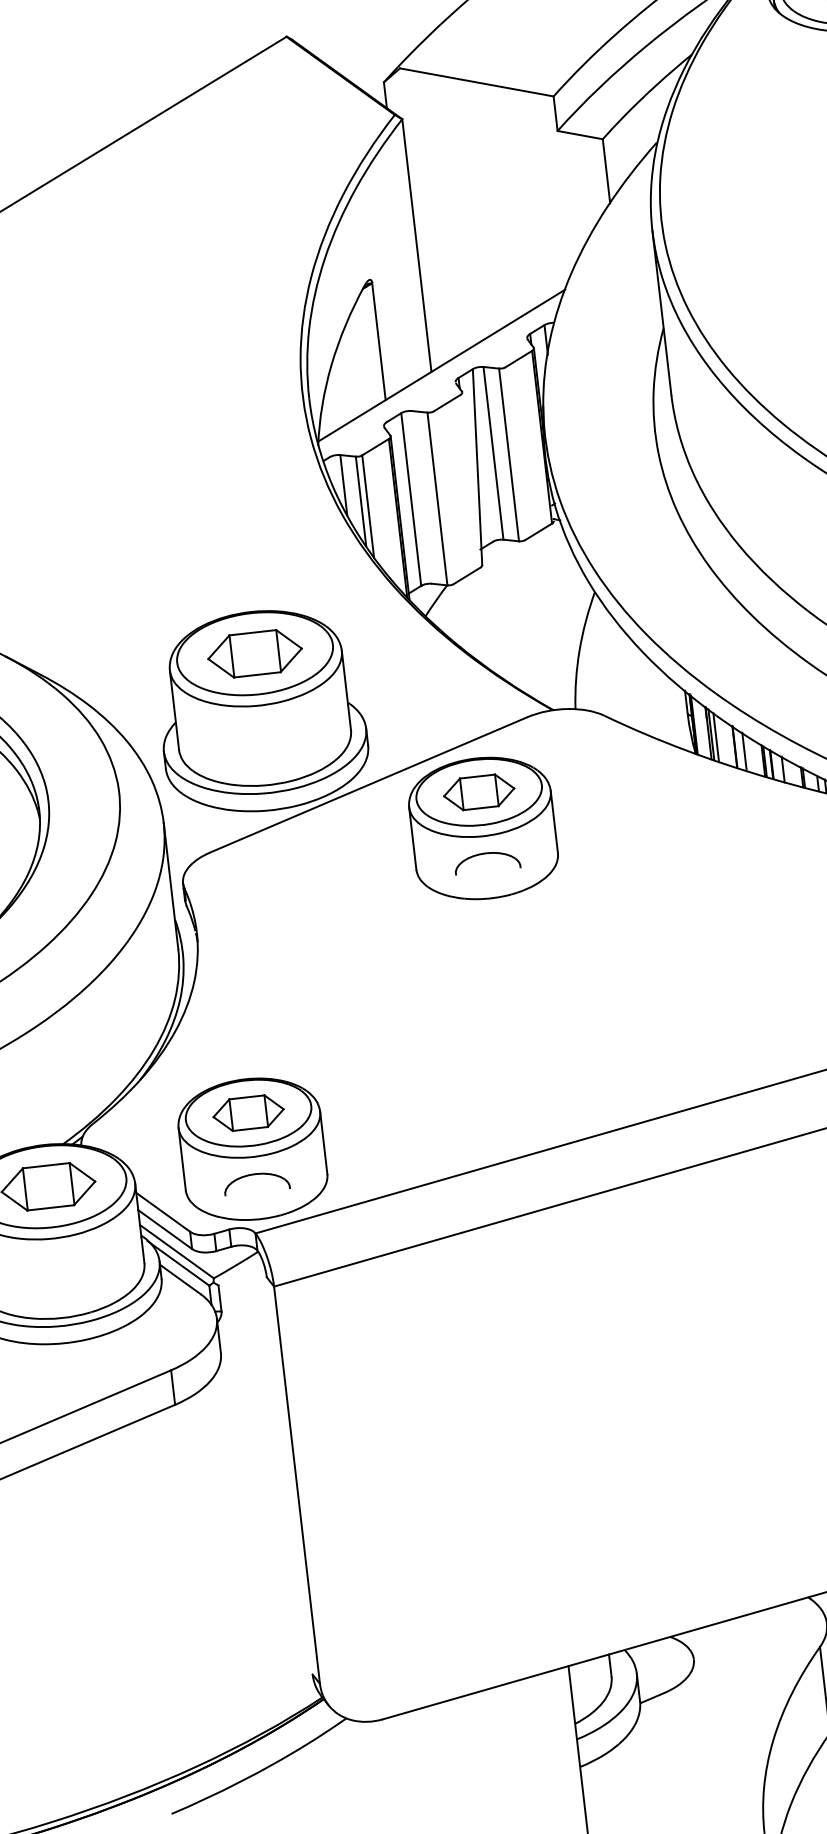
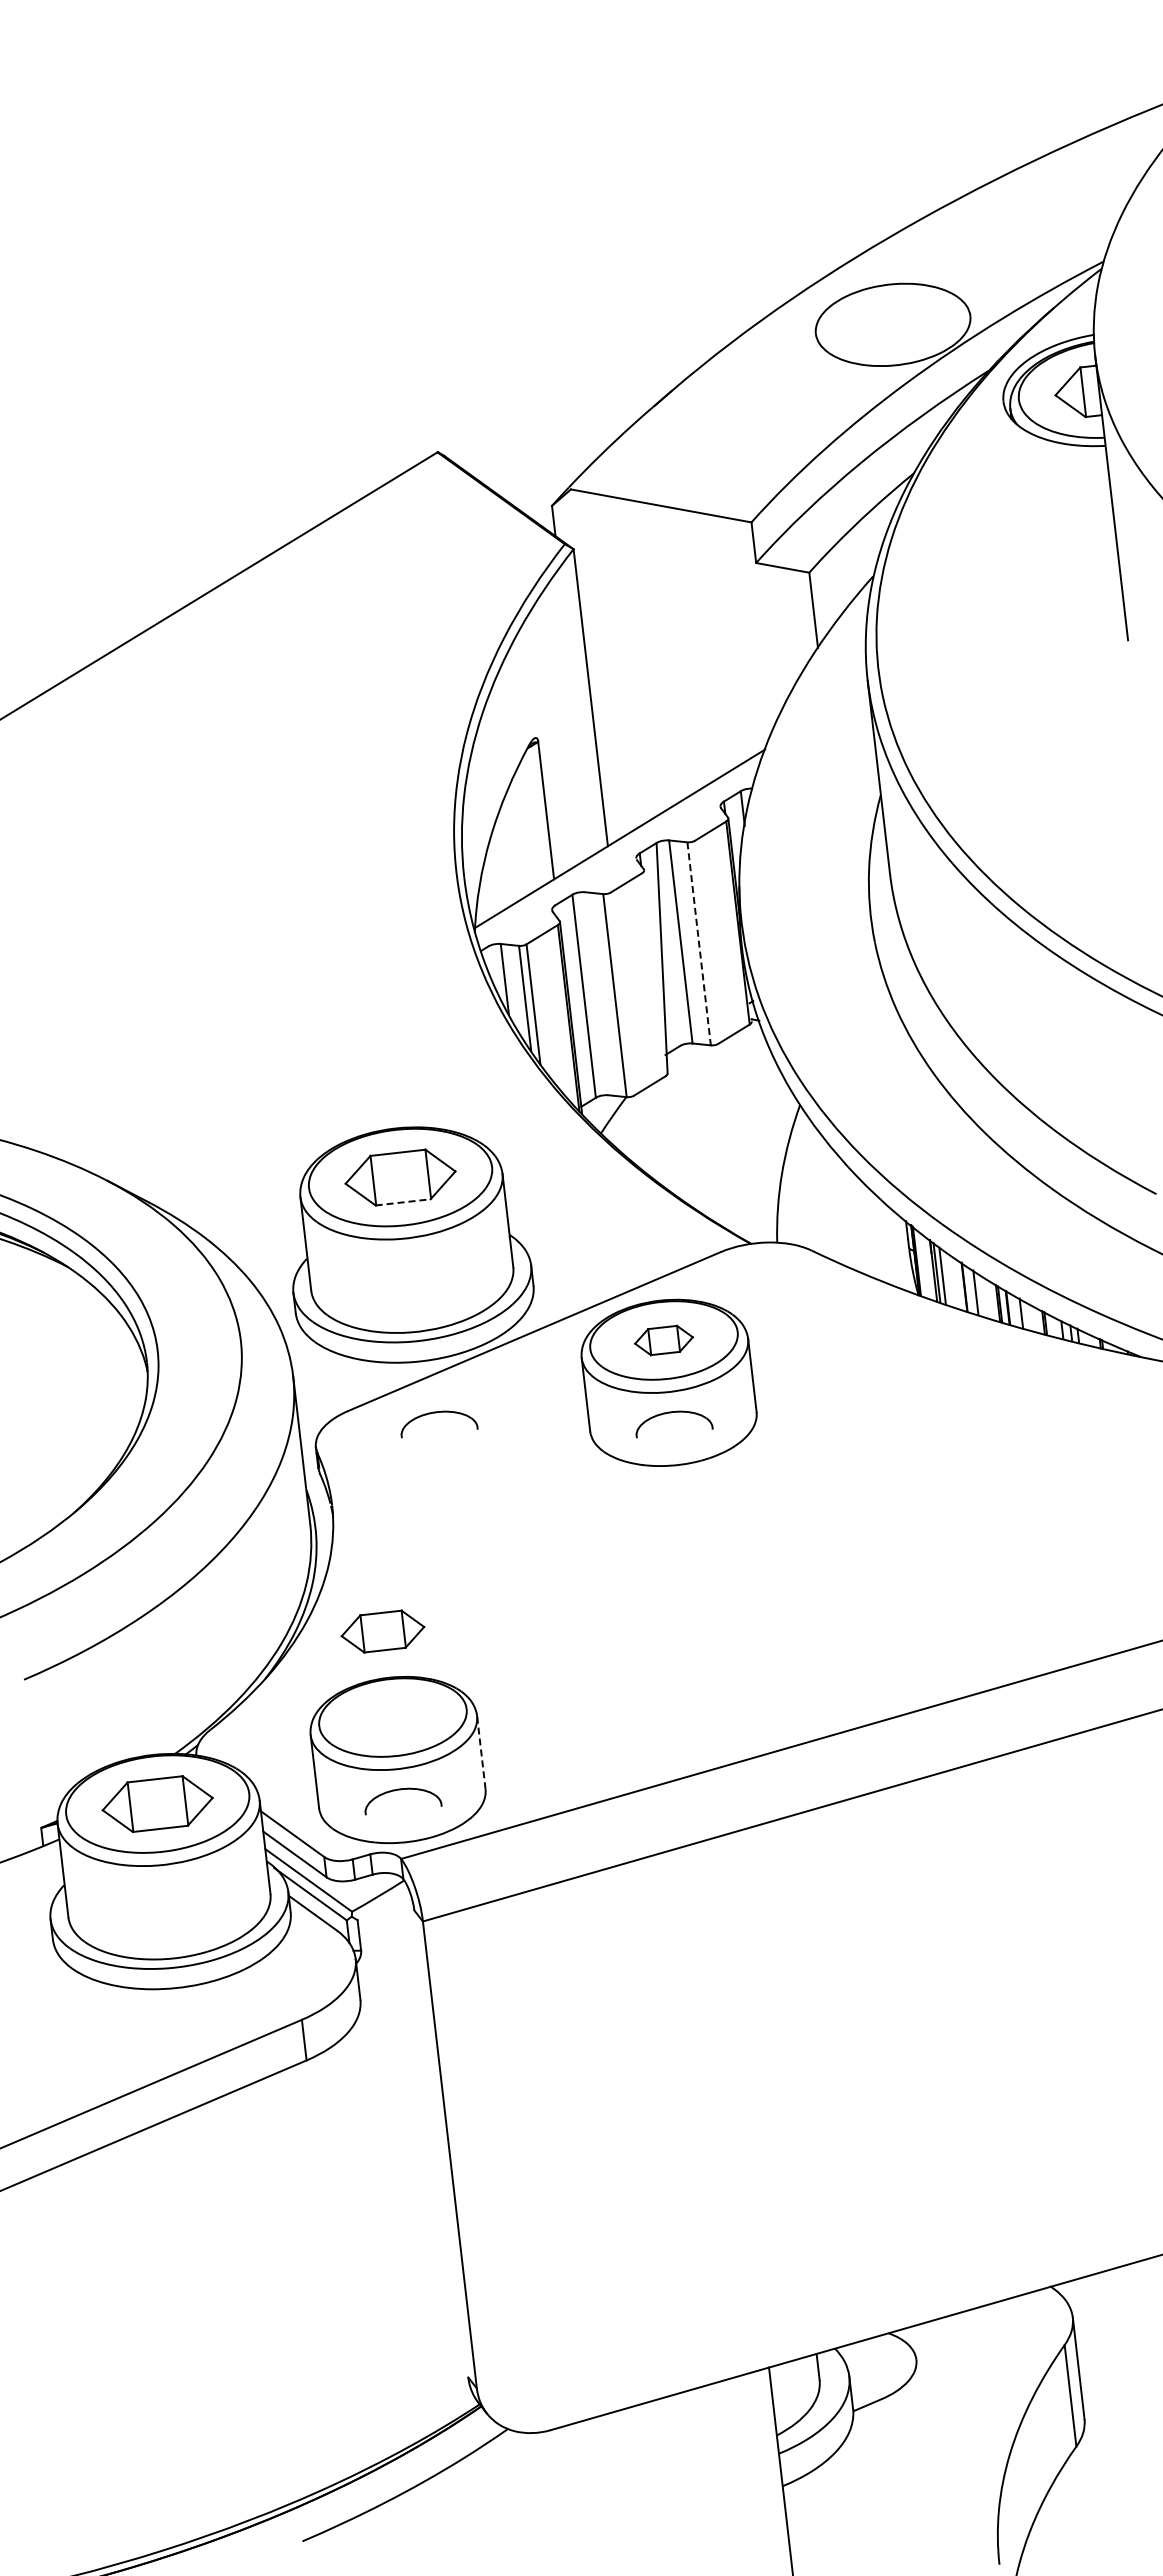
line: (509, 455) -> (699, 944), solid -> dashed
line: (257, 674) -> (403, 1202), solid -> dashed
part: (478, 792) -> (663, 1340), size x0.7
part: (285, 854) -> (436, 1413), added
part: (248, 1113) -> (382, 1631), moved
line: (323, 1142) -> (481, 1752), solid -> dashed

